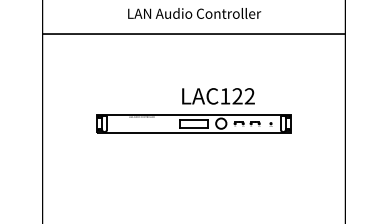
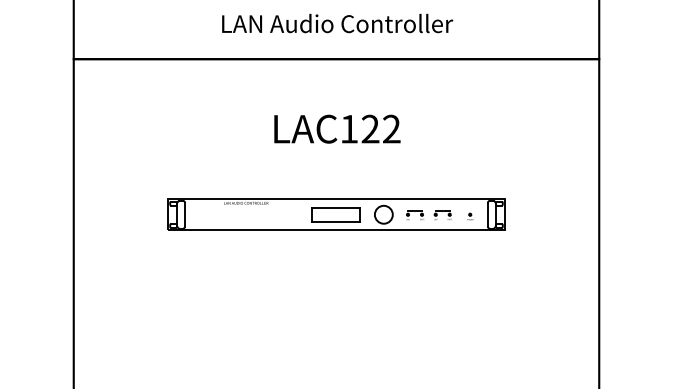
text: (218, 96) -> (337, 129), moved

